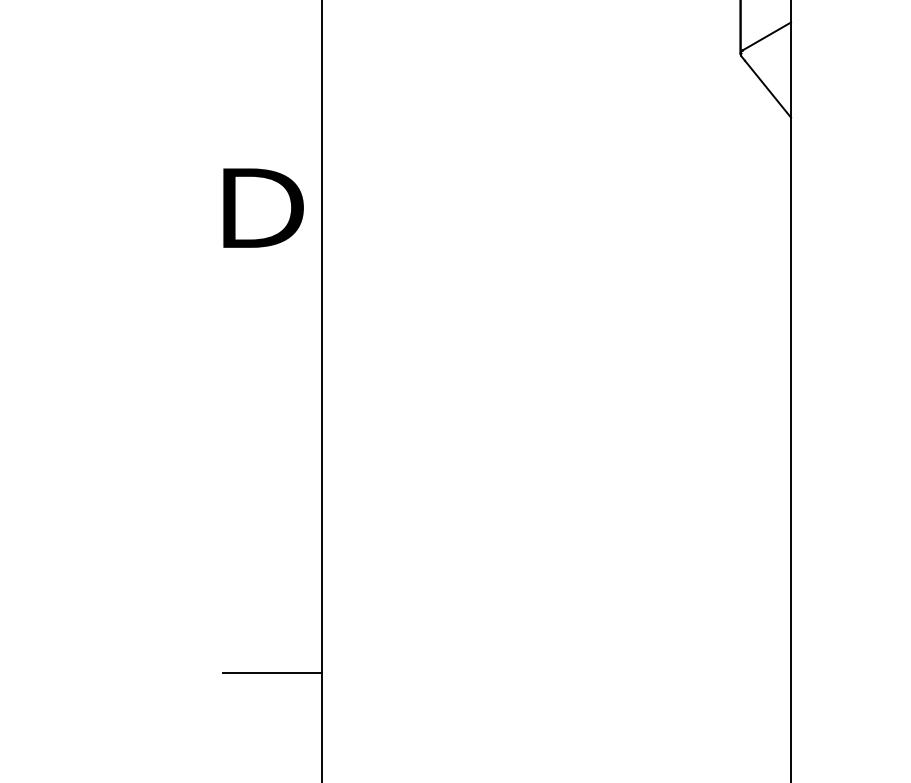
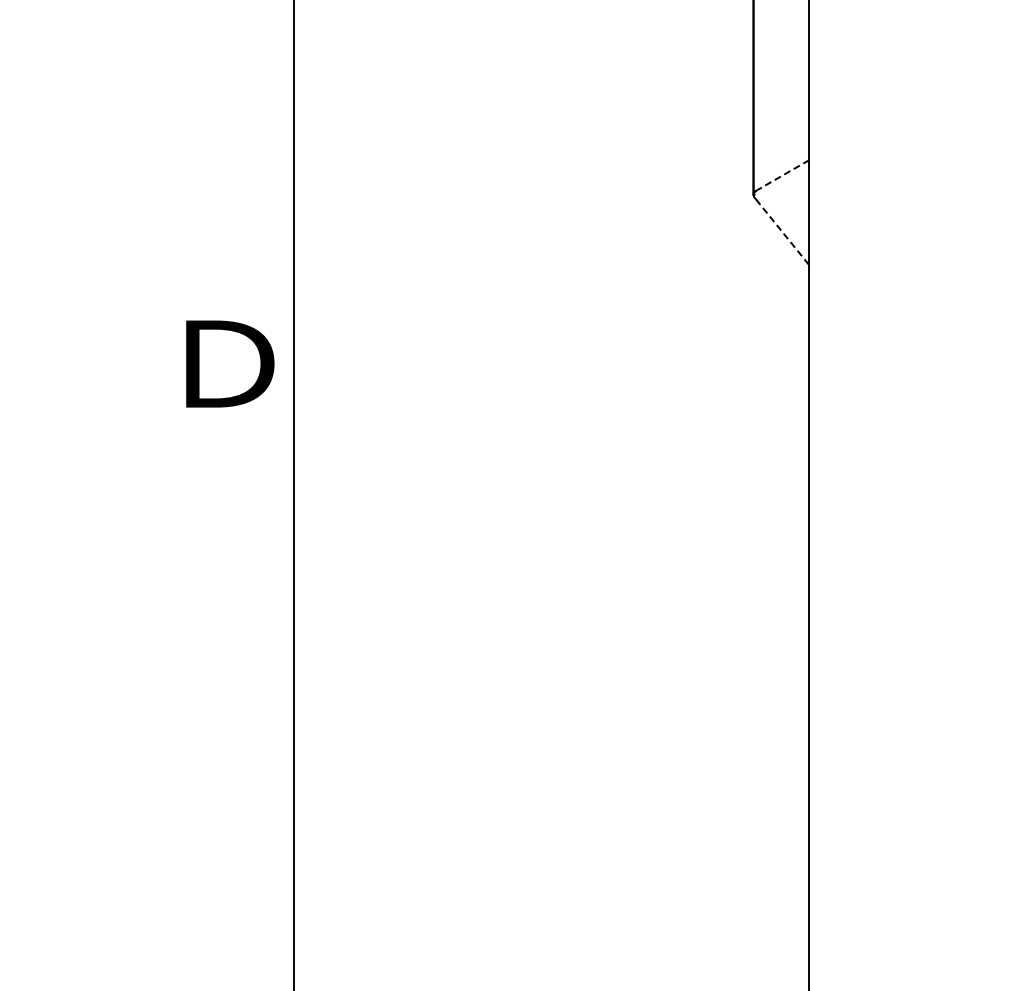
line: (766, 36) -> (782, 175), solid -> dashed
line: (767, 89) -> (783, 233), solid -> dashed
line: (271, 673) -> (239, 874), removed

